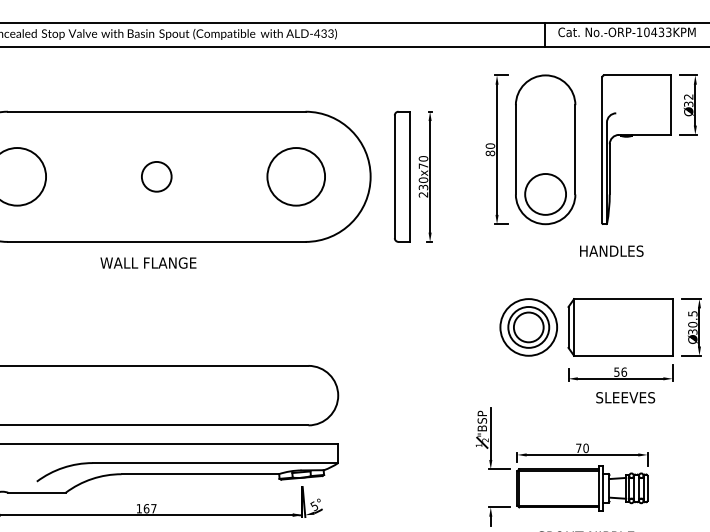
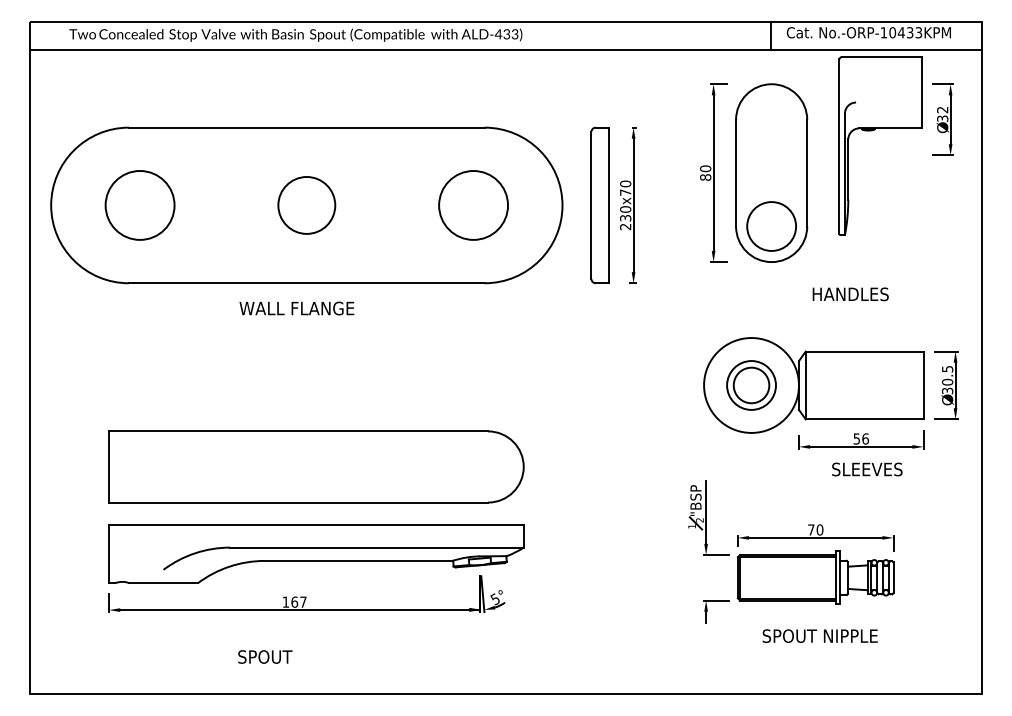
part: (631, 136) -> (874, 130), moved
circle: (156, 176) -> (306, 205), size x1.6
circle: (528, 327) -> (751, 385), size x1.4

